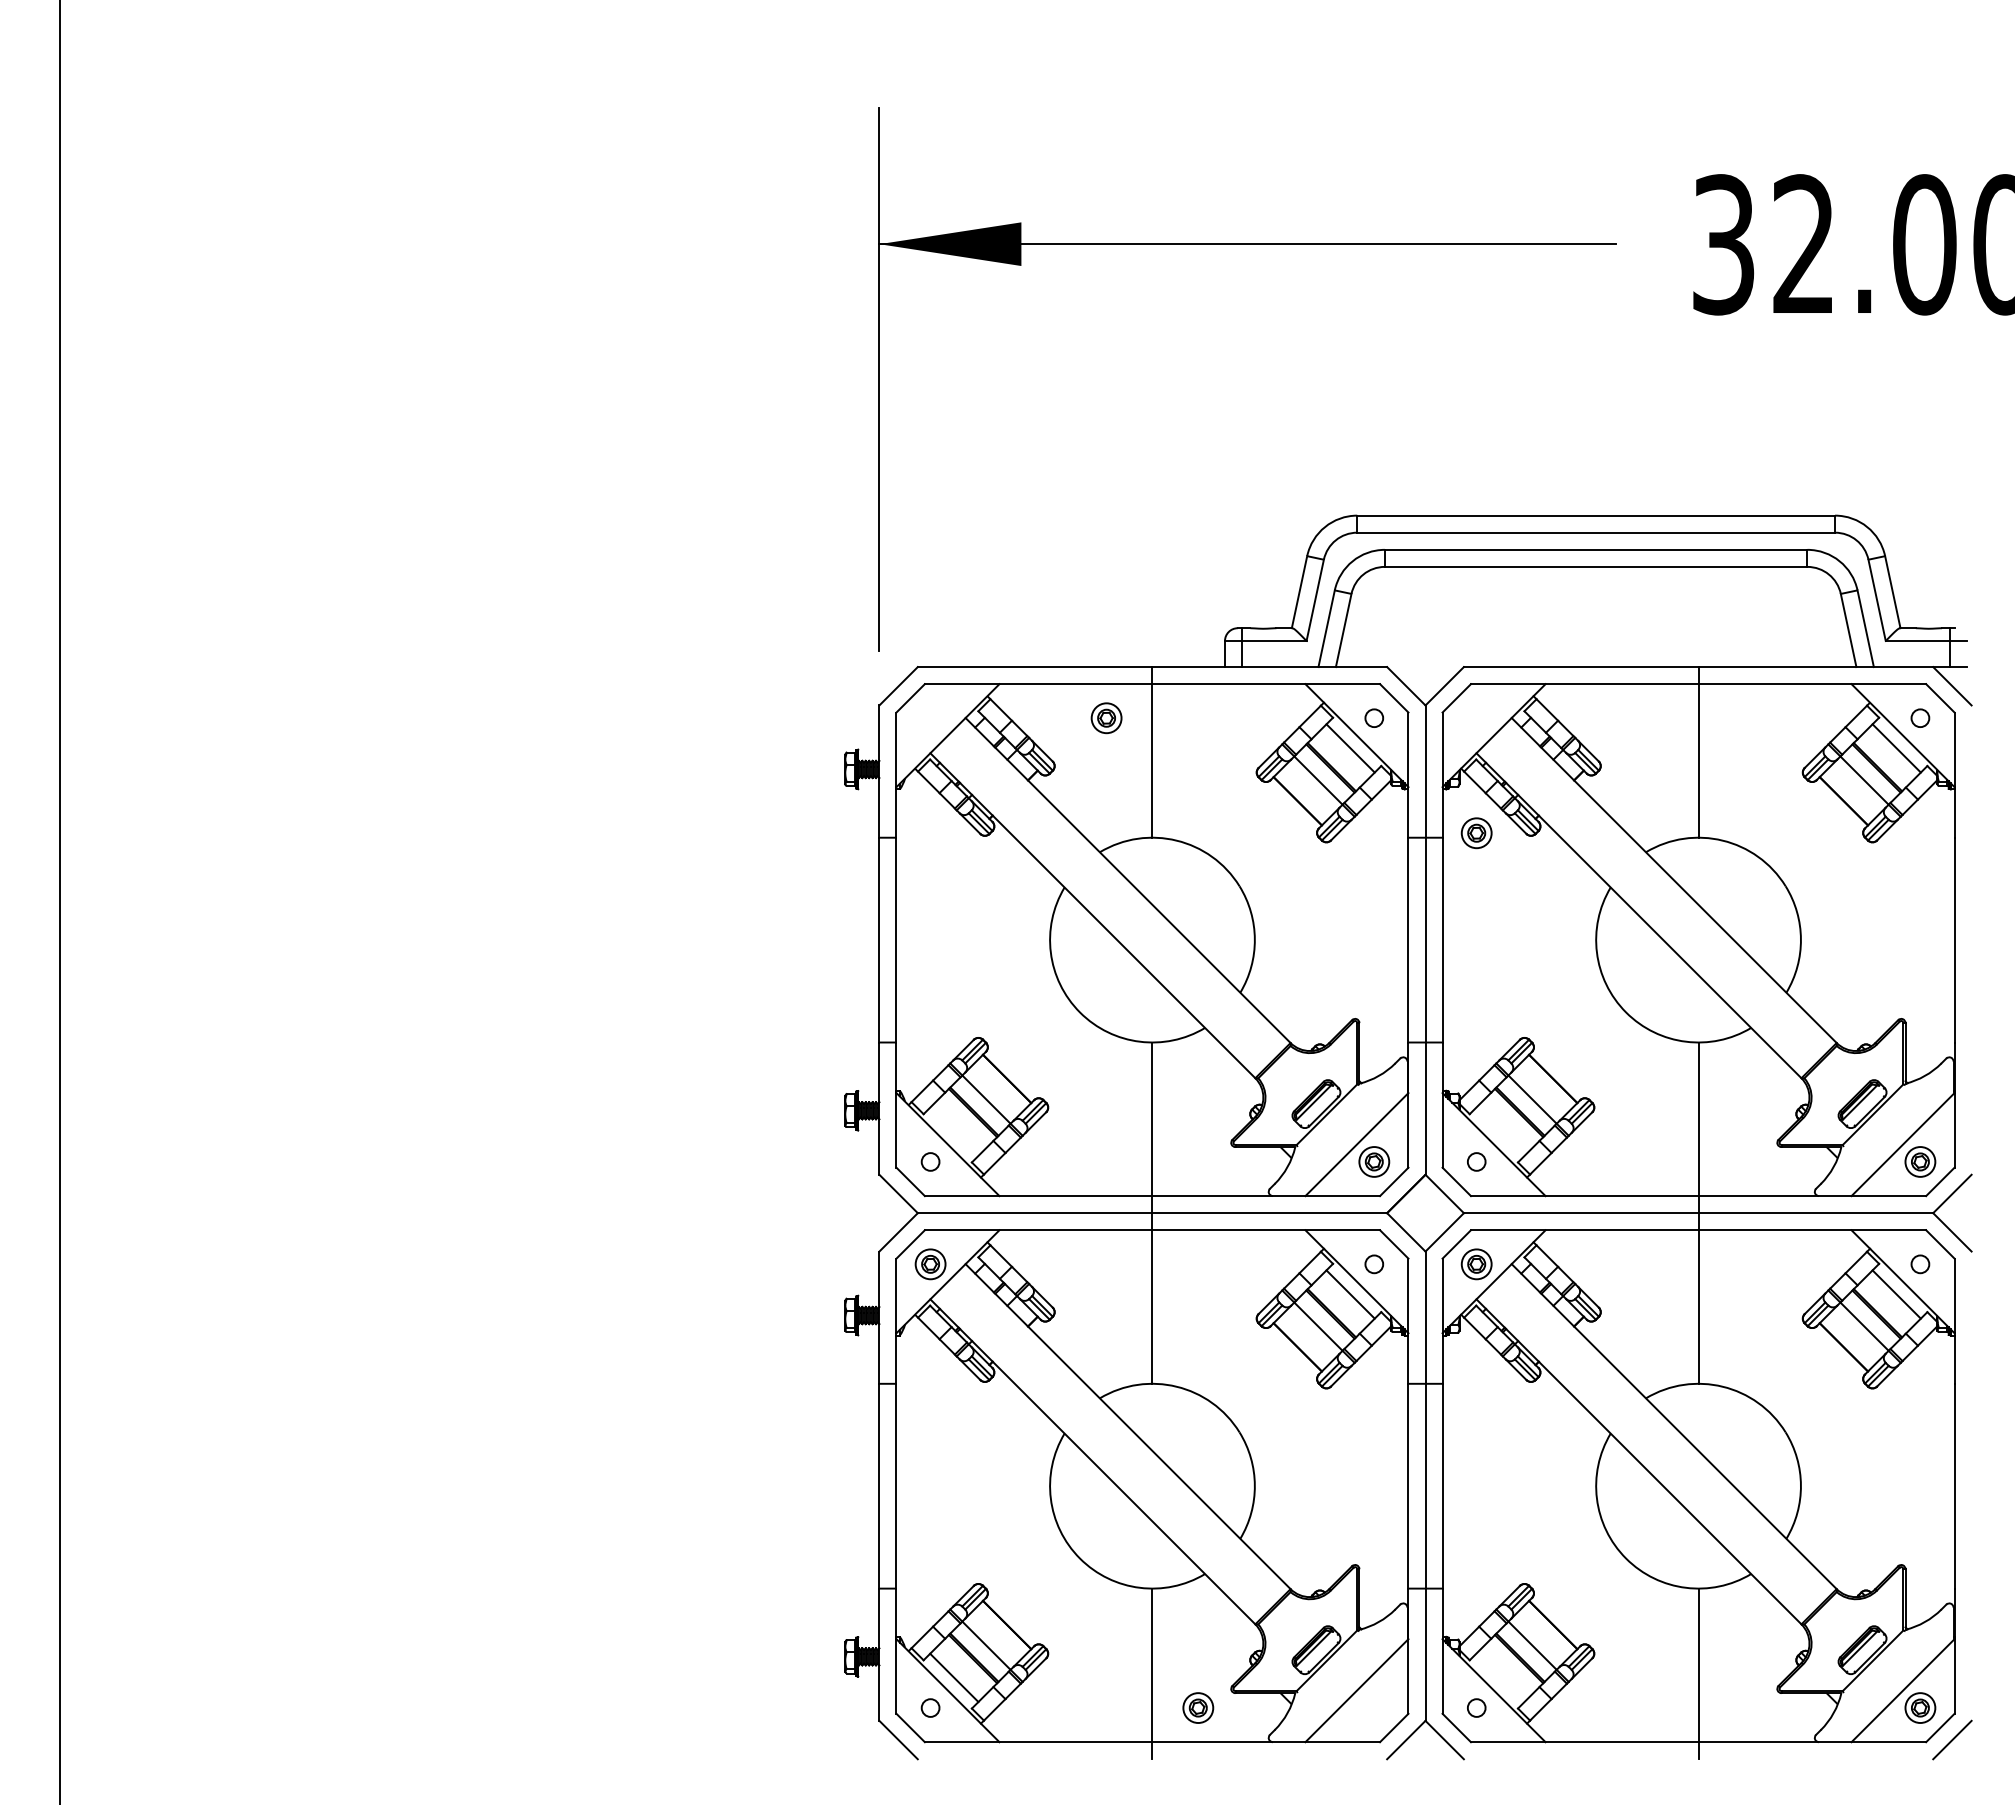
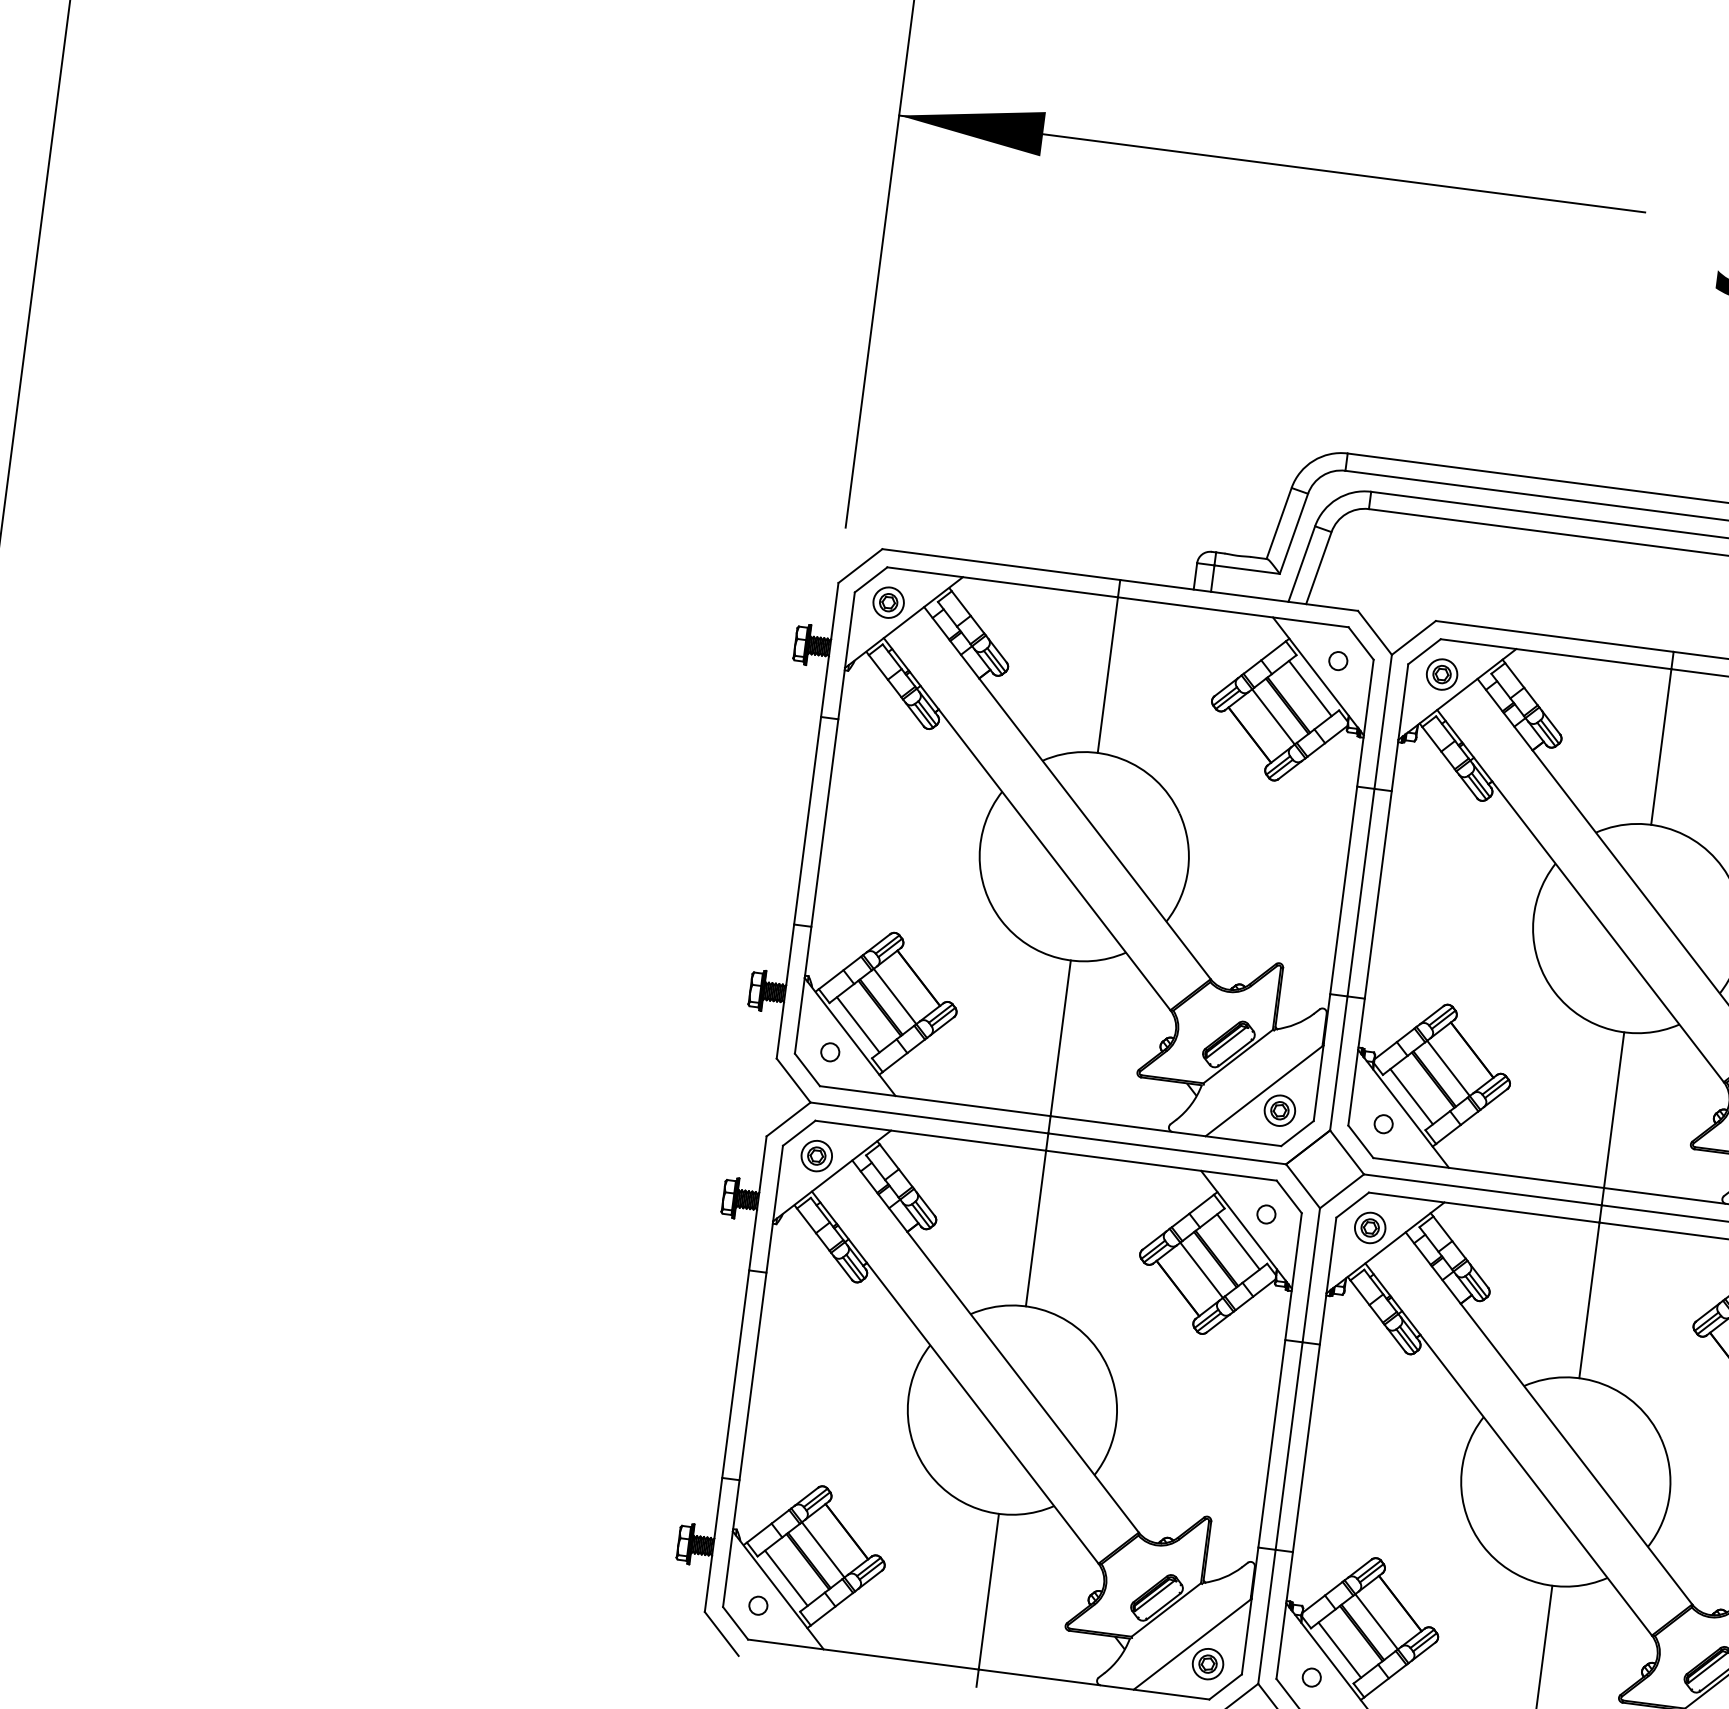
part: (1106, 718) -> (888, 602), moved
part: (1476, 833) -> (1441, 674), moved
line: (954, 1131) -> (858, 1024), added
line: (1500, 1131) -> (1411, 1096), added
line: (1500, 1677) -> (1339, 1649), added
part: (1198, 1707) -> (1208, 1663), moved

